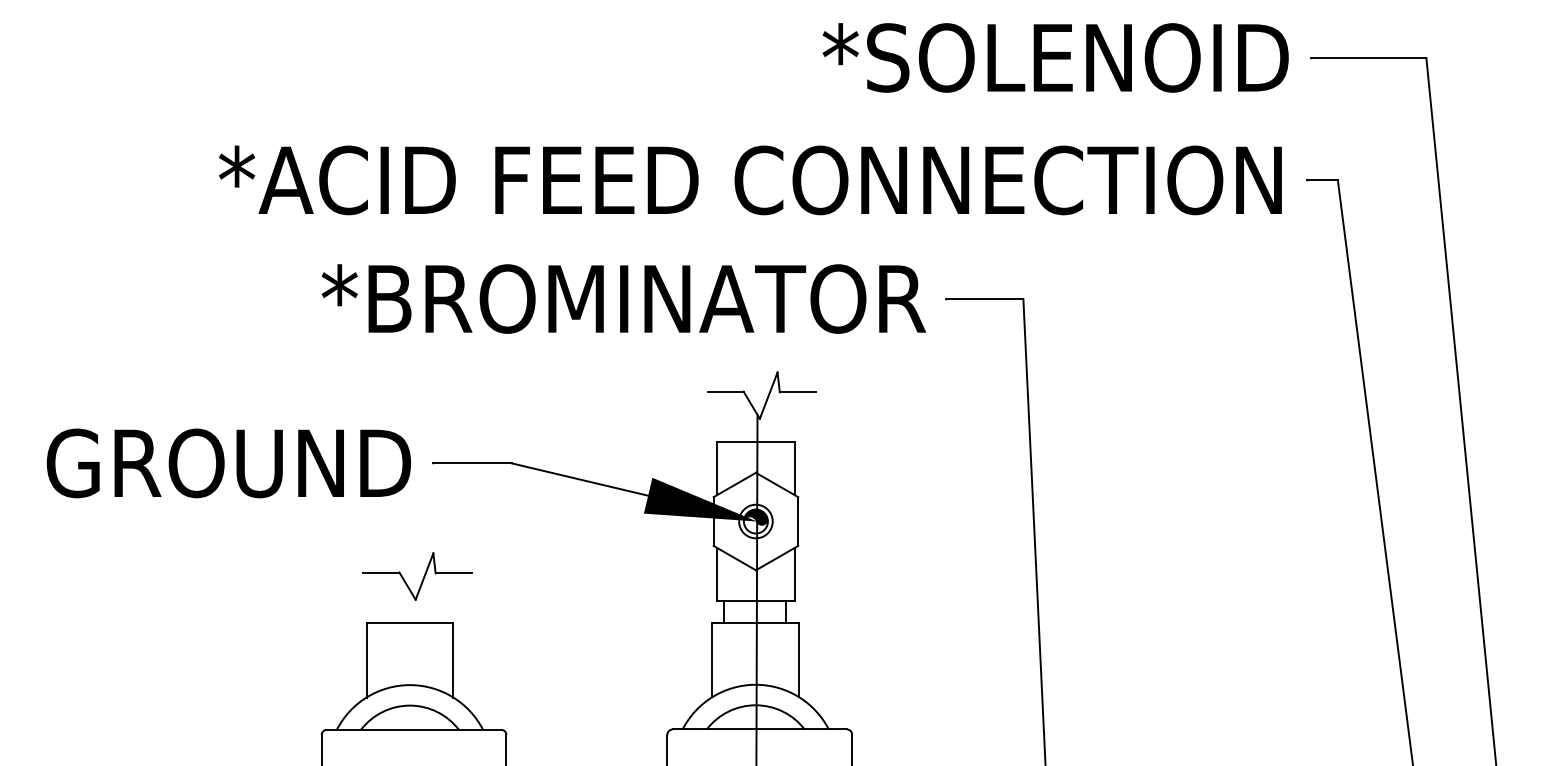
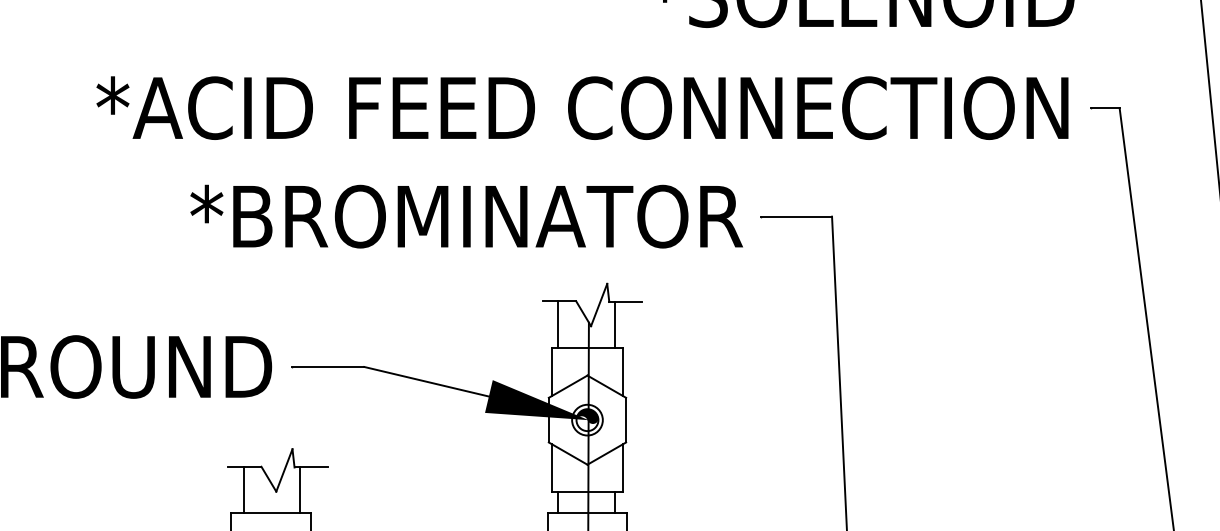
line: (724, 416) -> (558, 324), added
line: (786, 417) -> (615, 324), added
line: (380, 597) -> (244, 489), added
line: (442, 598) -> (300, 490), added

